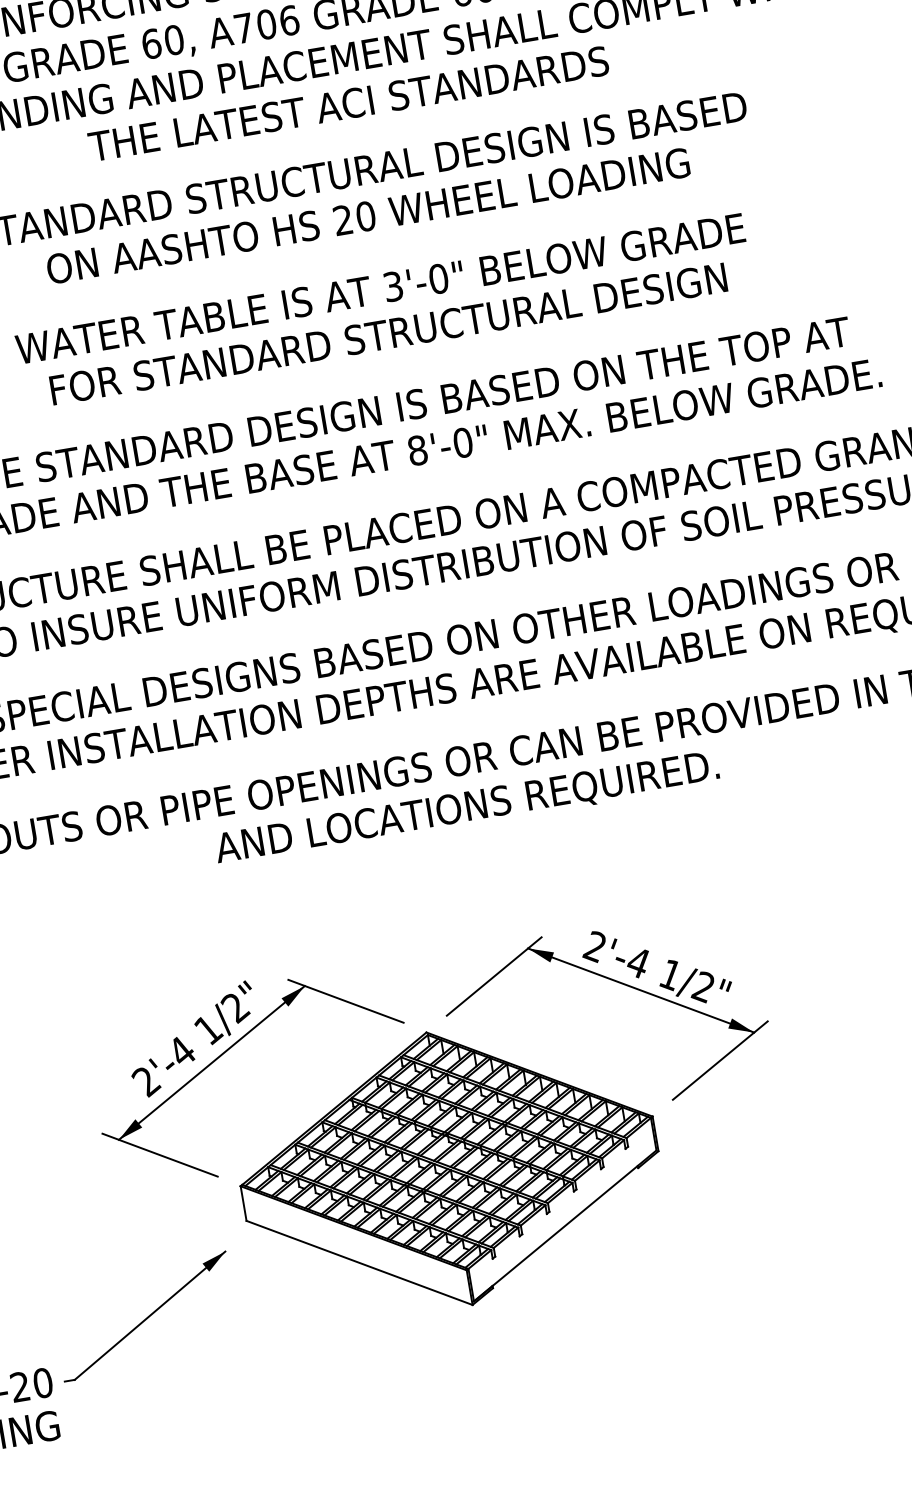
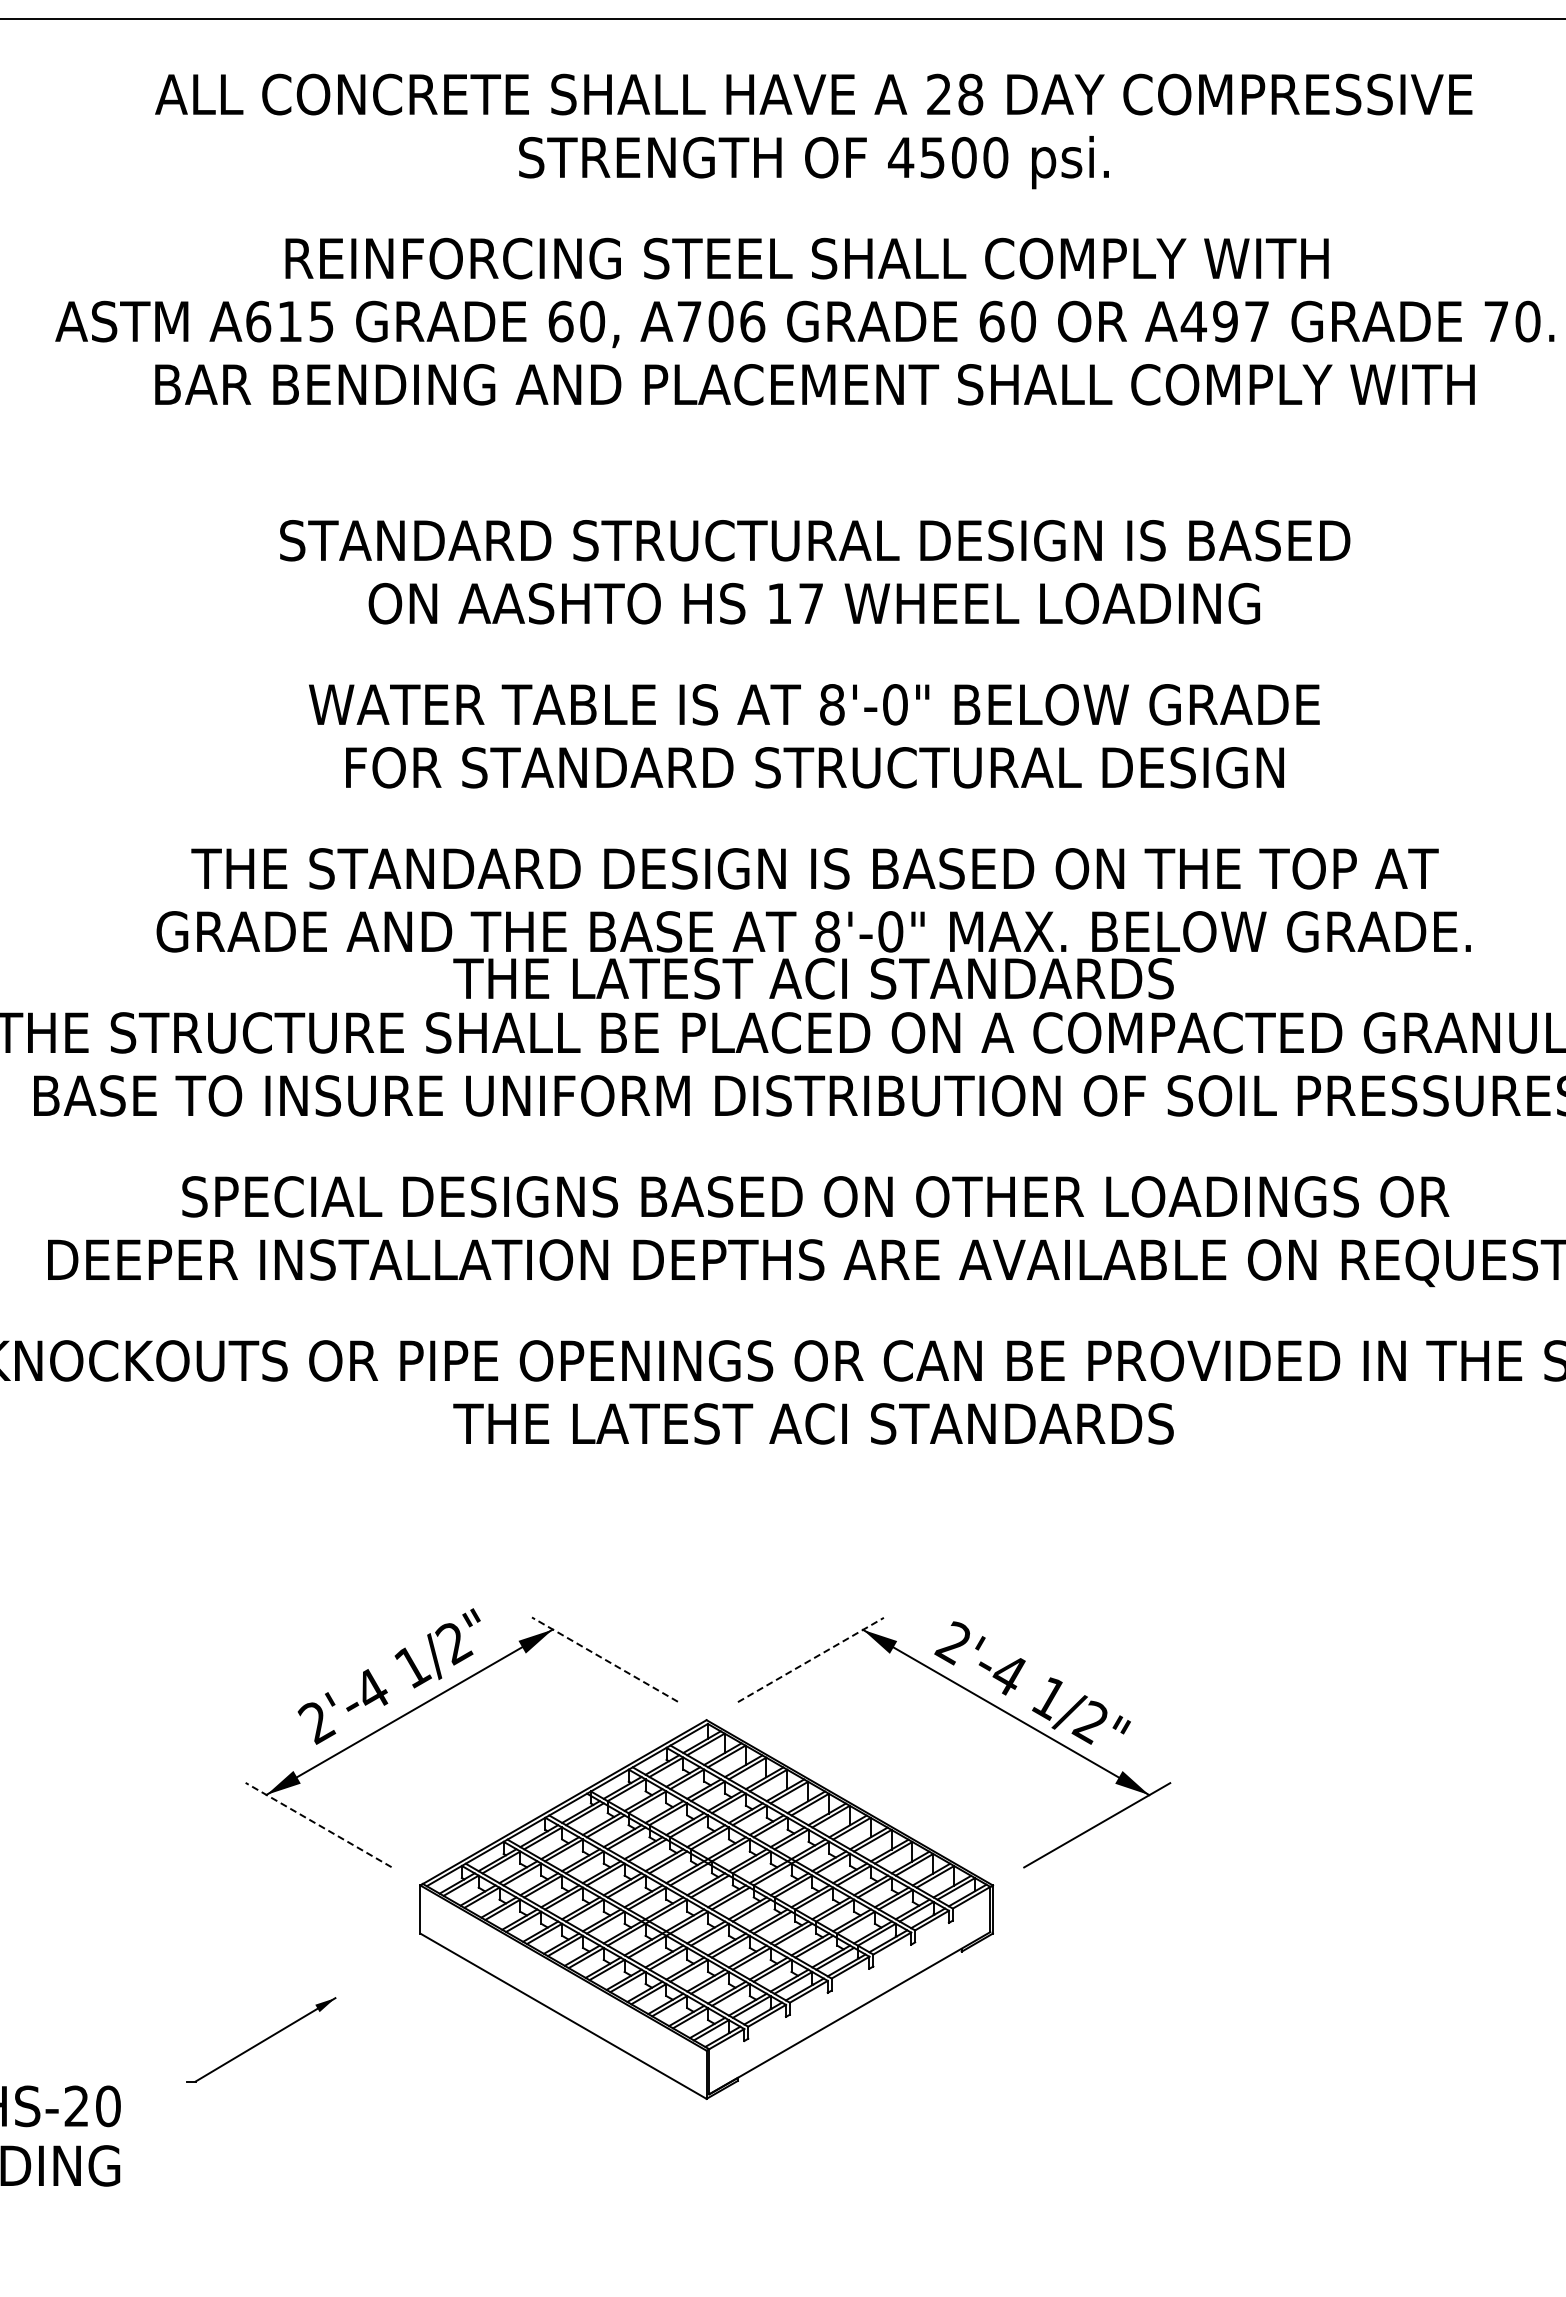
text: (348, 103) -> (813, 978), moved
text: (354, 218) -> (795, 603), 20 -> 17
text: (393, 286) -> (832, 704), 3'-0" -> 8'-0"
text: (467, 808) -> (813, 1426), AND LOCATIONS REQUIRED. -> THE LATEST ACI STANDARDS
line: (494, 976) -> (811, 1659), solid -> dashed
line: (345, 1001) -> (604, 1659), solid -> dashed
line: (159, 1154) -> (318, 1824), solid -> dashed
part: (145, 1316) -> (261, 2039), size x0.6

